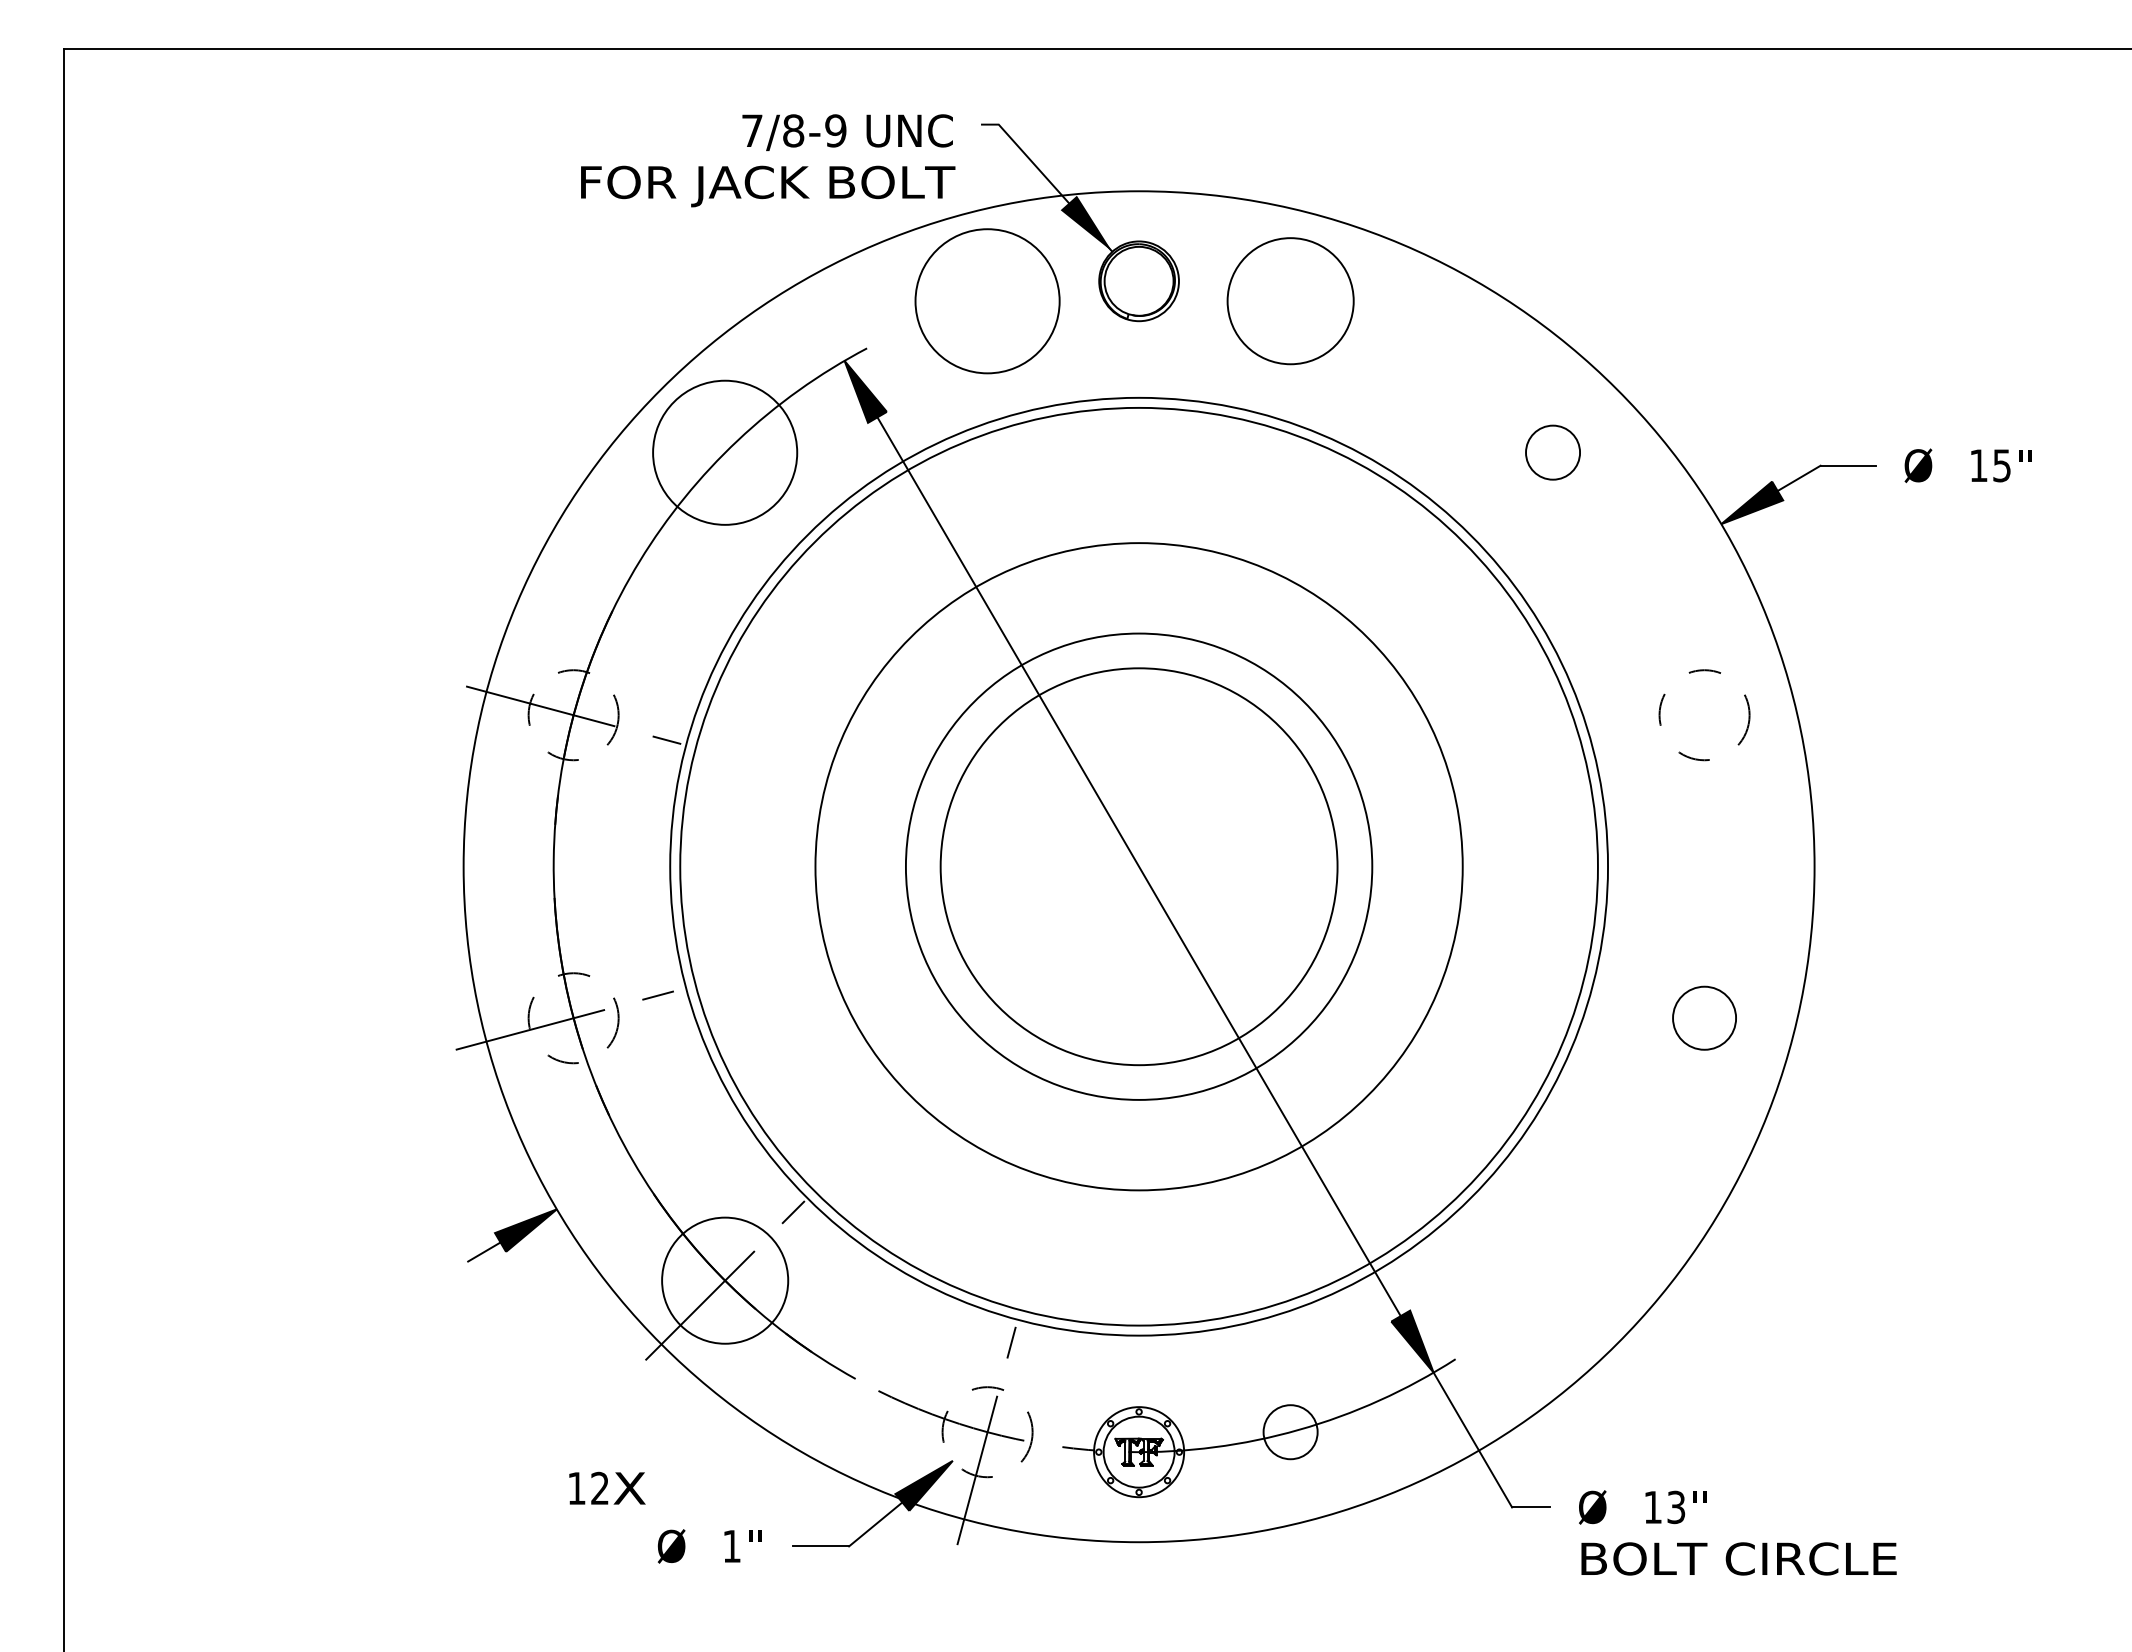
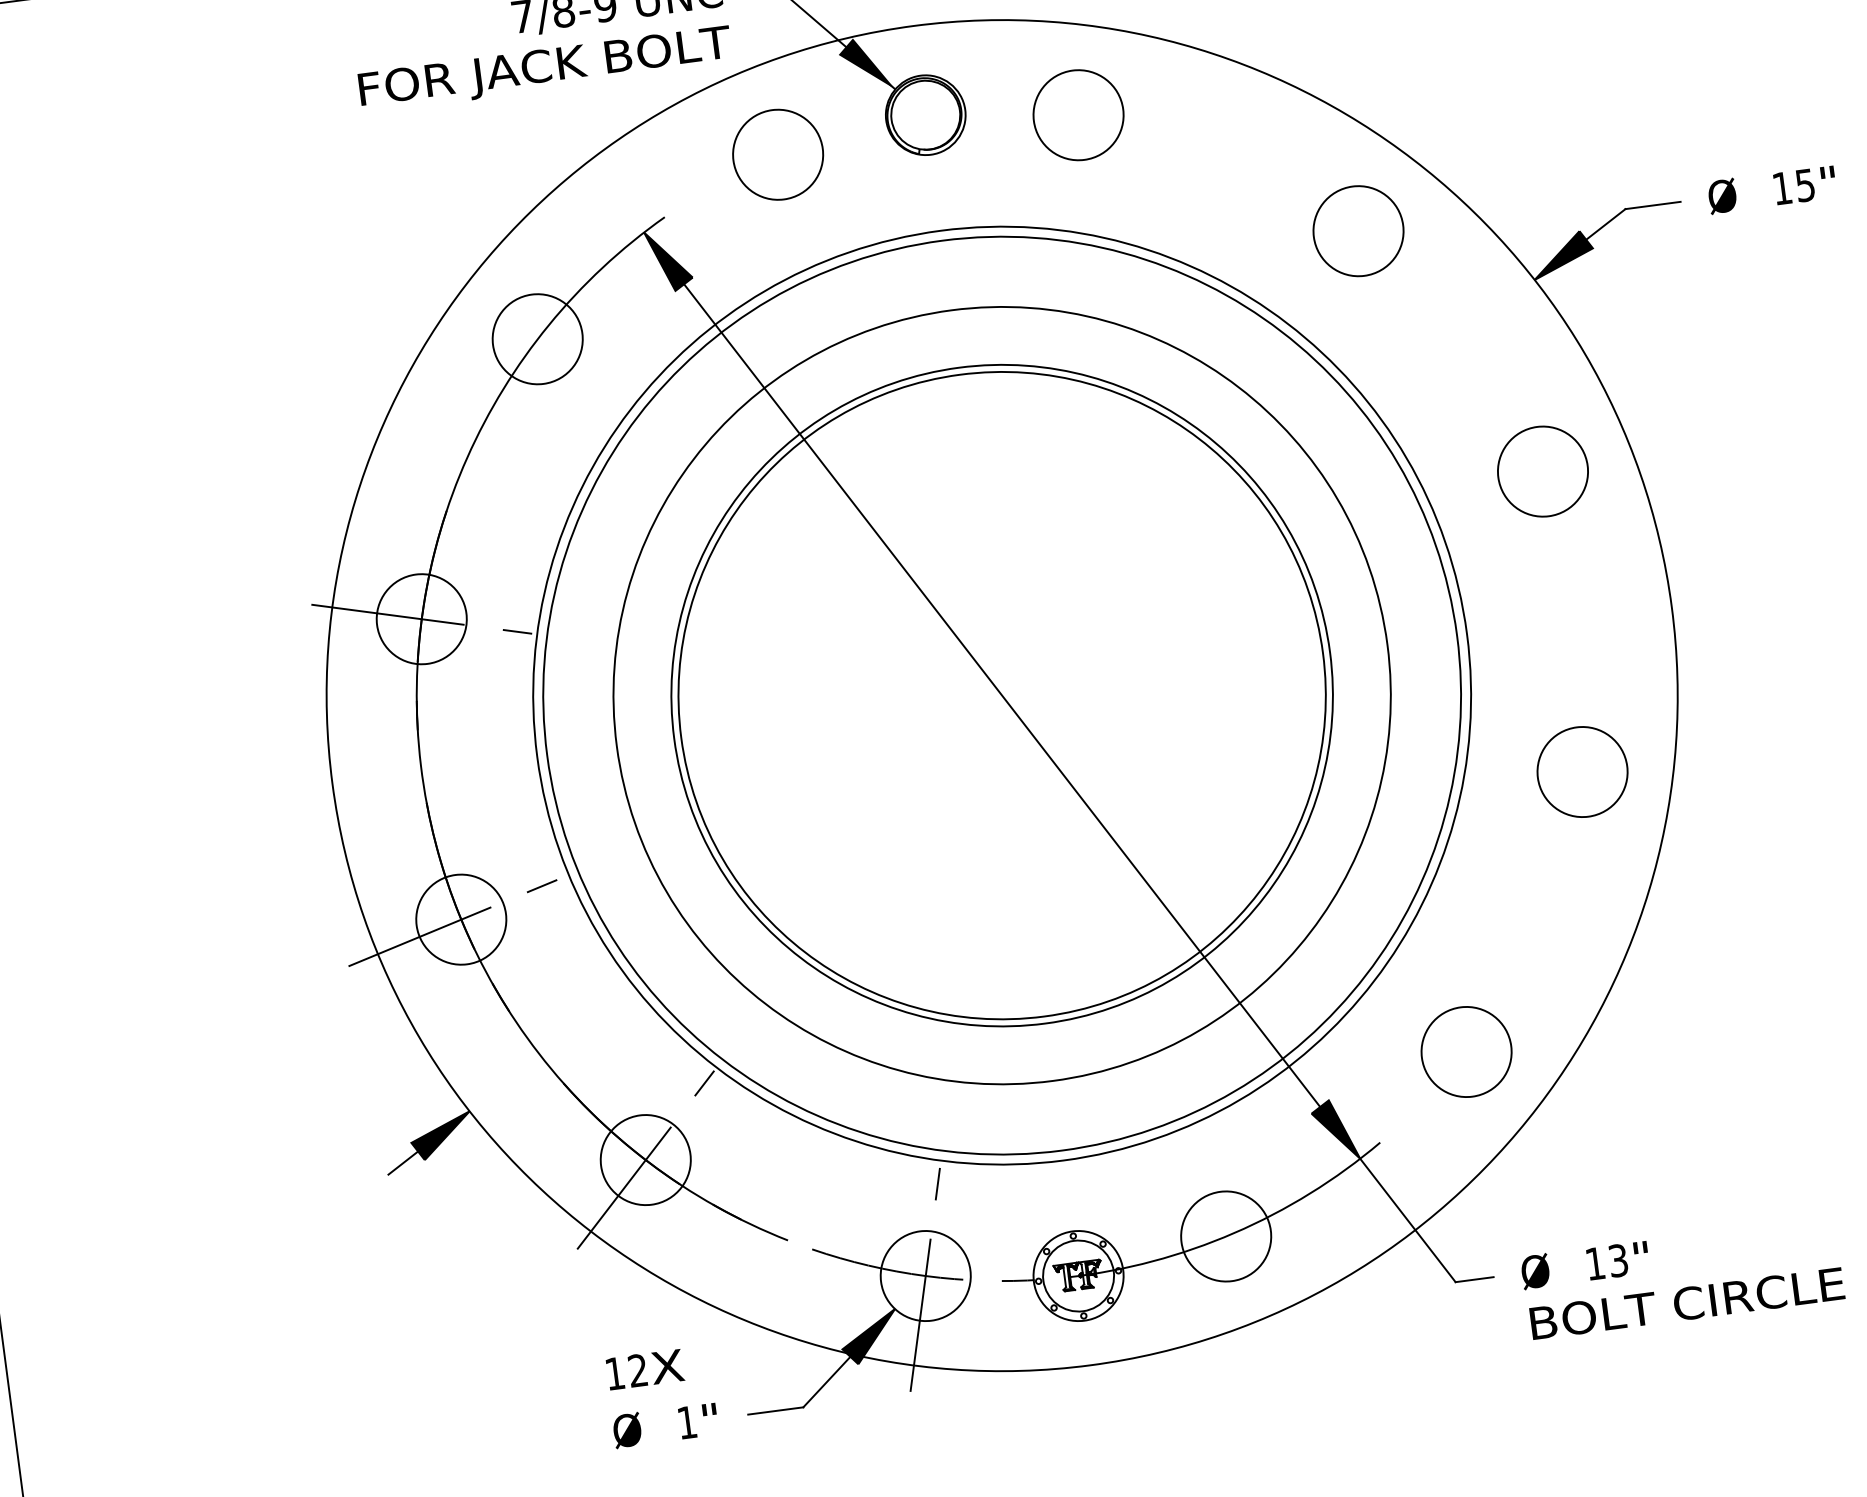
circle: (987, 301) -> (778, 155), size x0.62
circle: (1290, 301) -> (1078, 115), size x0.71
circle: (725, 452) -> (538, 338), size x0.62
circle: (1552, 452) -> (1357, 230), size x1.67
circle: (573, 715) -> (421, 619), dashed -> solid
circle: (1704, 715) -> (1542, 471), dashed -> solid
circle: (1138, 866) -> (1001, 695), size x1.67
circle: (1138, 866) -> (1001, 695), size x1.67
circle: (573, 1018) -> (461, 919), dashed -> solid
circle: (1704, 1018) -> (1582, 772), size x1.43
circle: (725, 1280) -> (646, 1159), size x0.71
circle: (1552, 1280) -> (1466, 1051), added
circle: (987, 1432) -> (925, 1276), dashed -> solid
circle: (1290, 1432) -> (1226, 1236), size x1.67
text: (607, 1487) -> (645, 1368), moved

